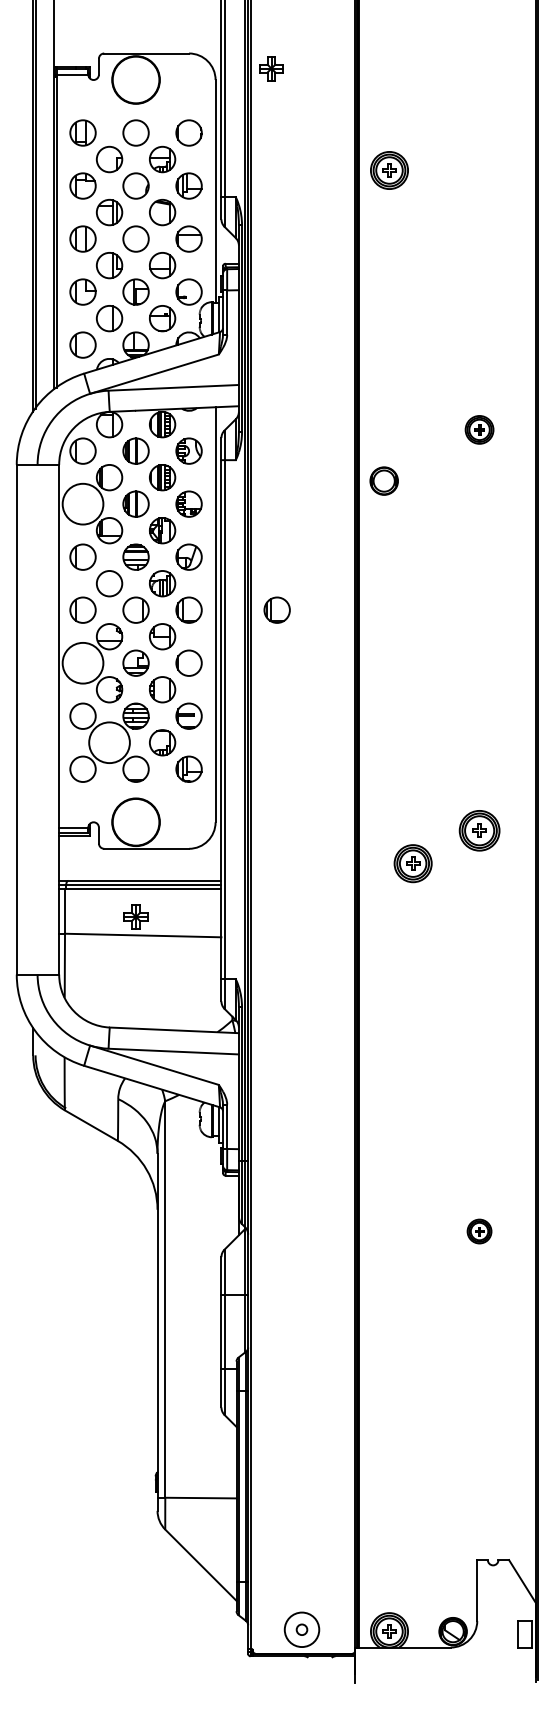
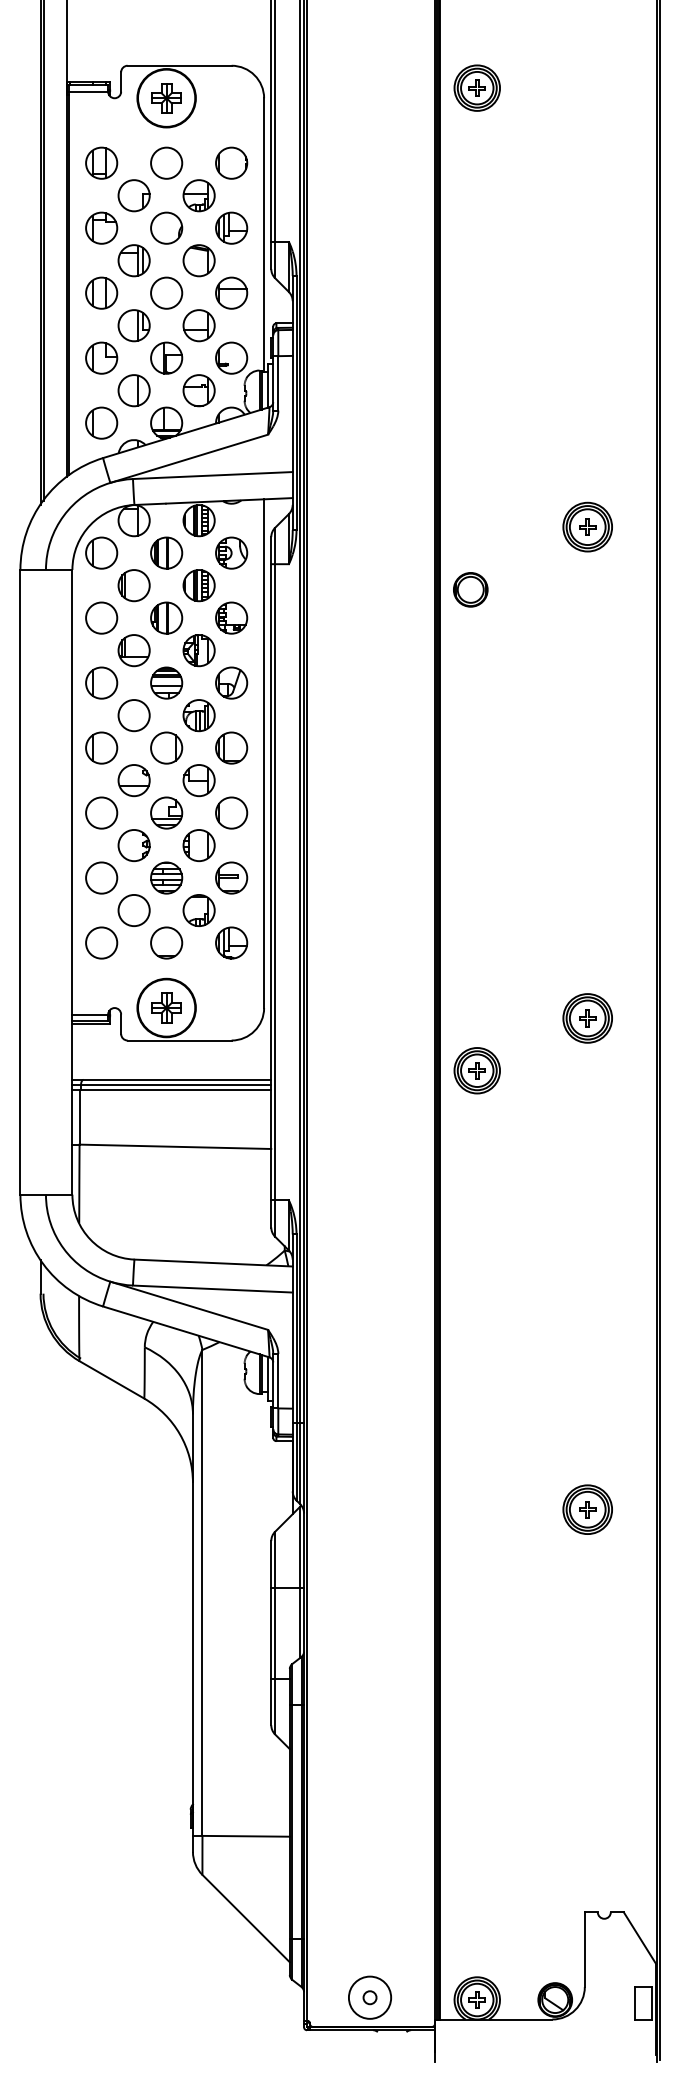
part: (271, 68) -> (166, 98), moved
part: (388, 169) -> (476, 87), moved
part: (479, 429) -> (587, 526), size x1.43
circle: (82, 503) -> (101, 617), size x0.62
part: (277, 609) -> (339, 747), removed
circle: (82, 662) -> (101, 812), size x0.62
circle: (109, 742) -> (133, 910), size x0.62
part: (412, 863) -> (476, 1070), moved
part: (135, 916) -> (166, 1007), moved
part: (479, 1231) -> (587, 1509), size x1.67

